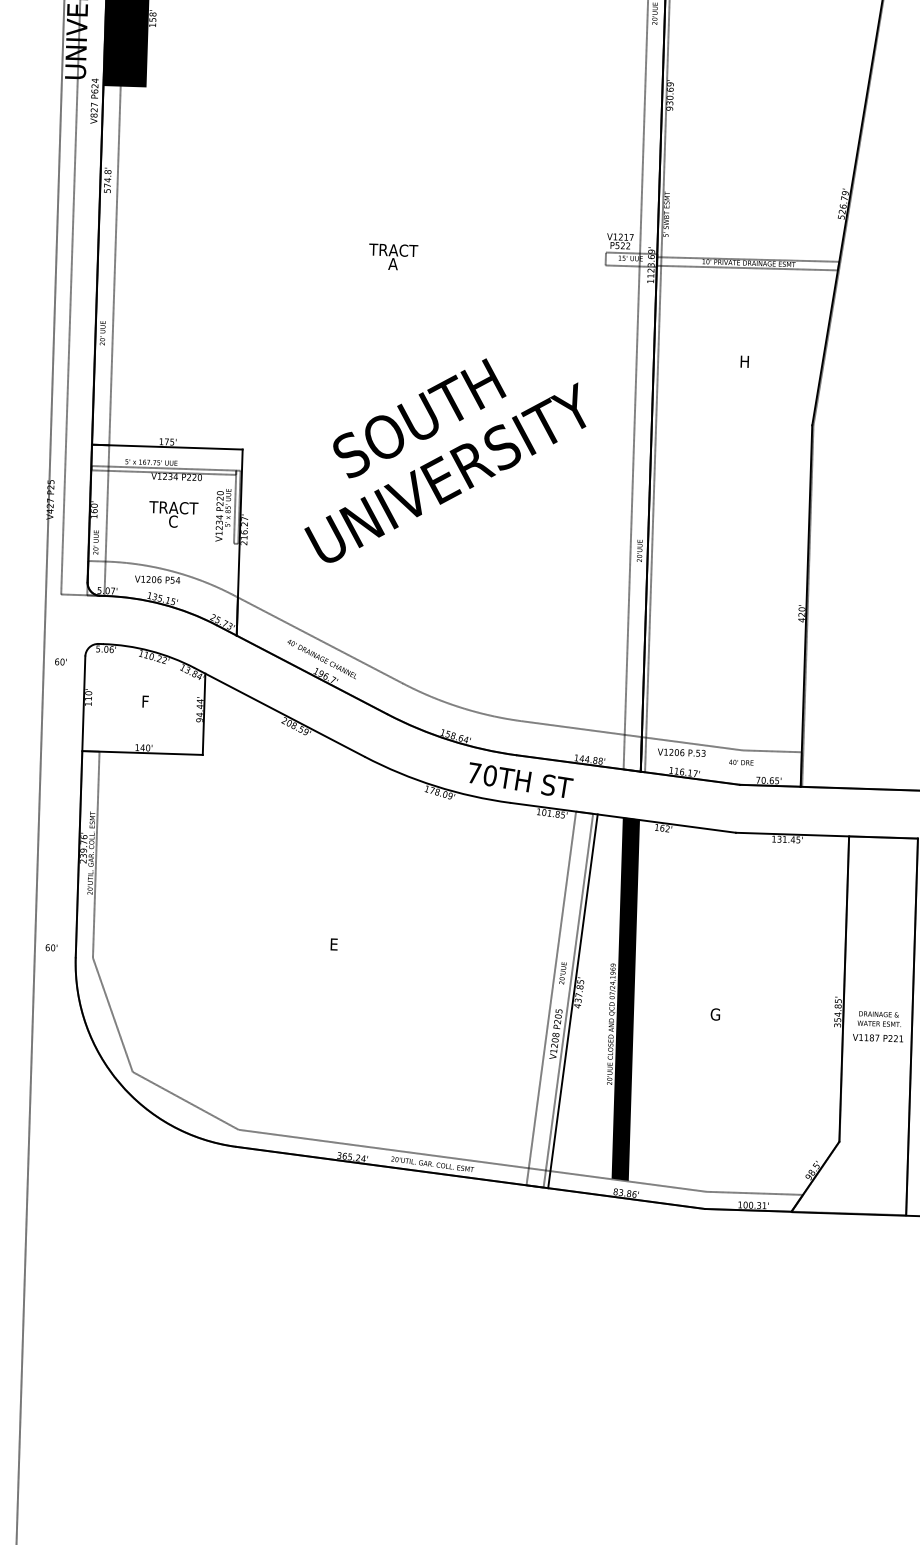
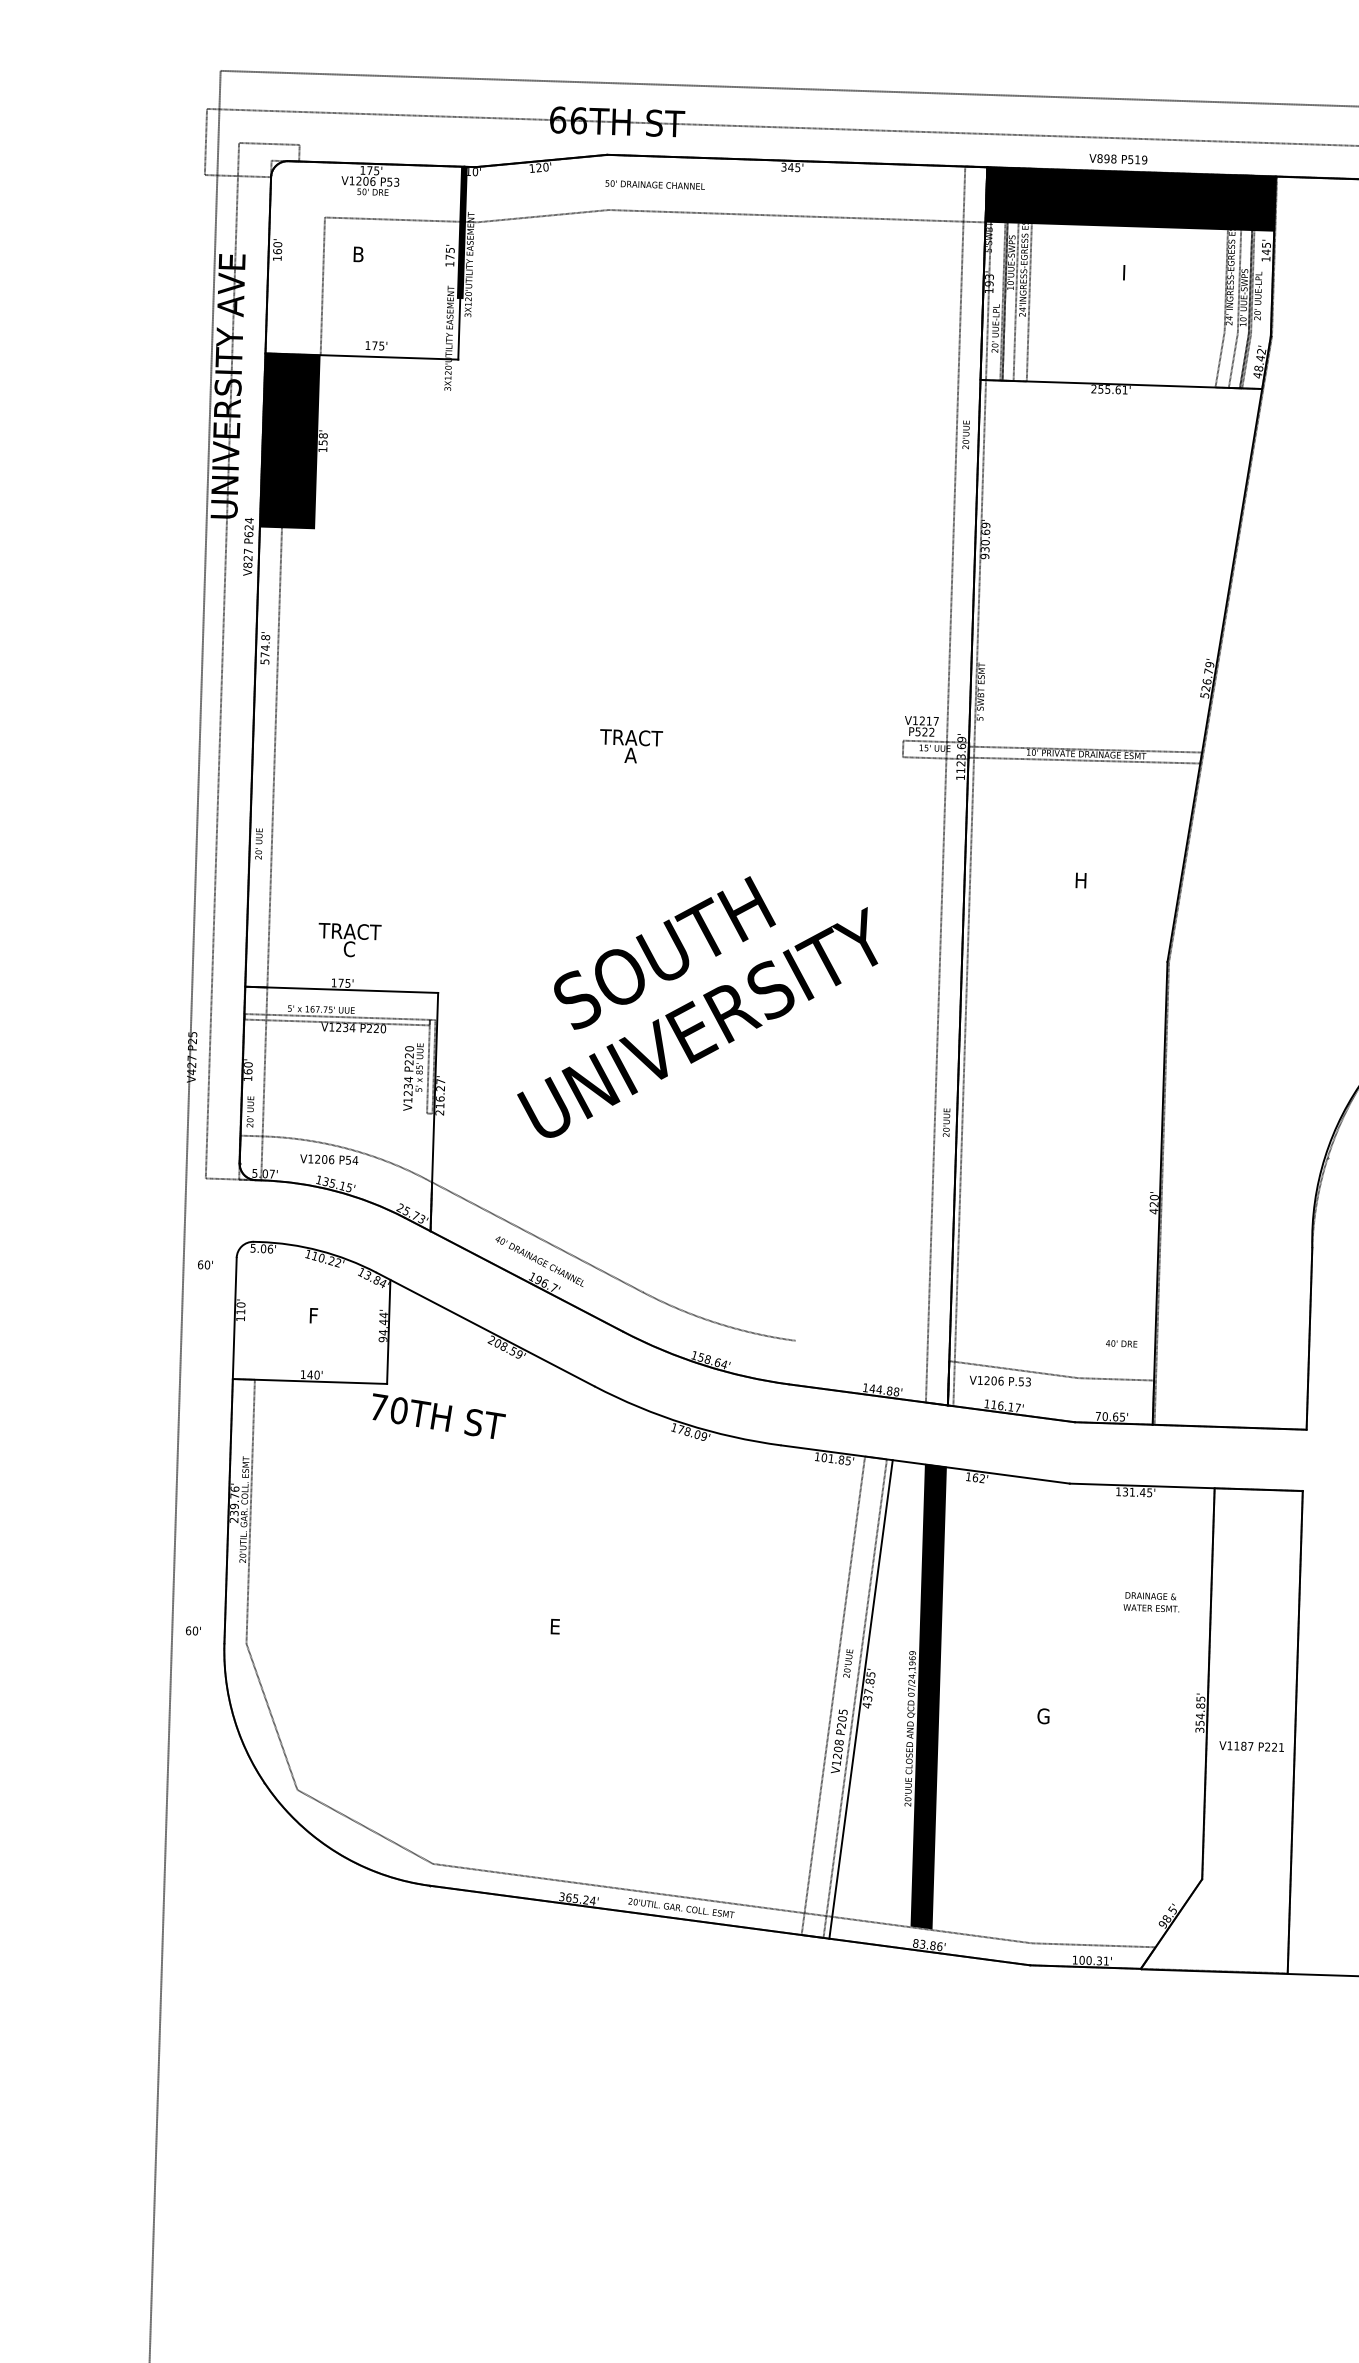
text: (173, 514) -> (349, 939), moved
line: (581, 728) -> (872, 1350), removed
text: (741, 762) -> (1121, 1343), moved
text: (520, 779) -> (438, 1415), moved
text: (879, 1019) -> (1151, 1602), moved

